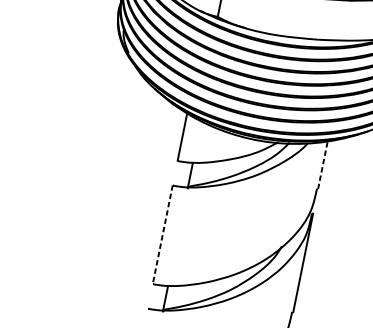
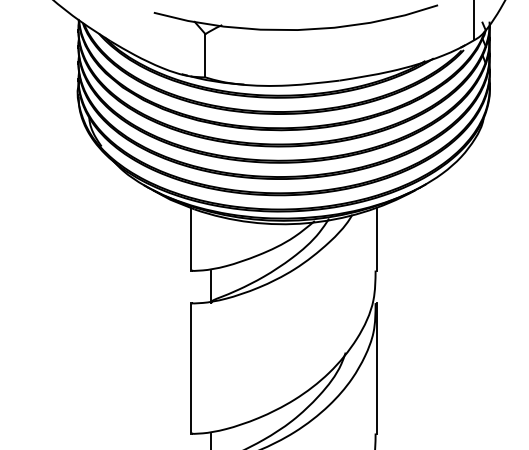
line: (323, 164) -> (377, 238), dashed -> solid
line: (162, 234) -> (191, 368), dashed -> solid

